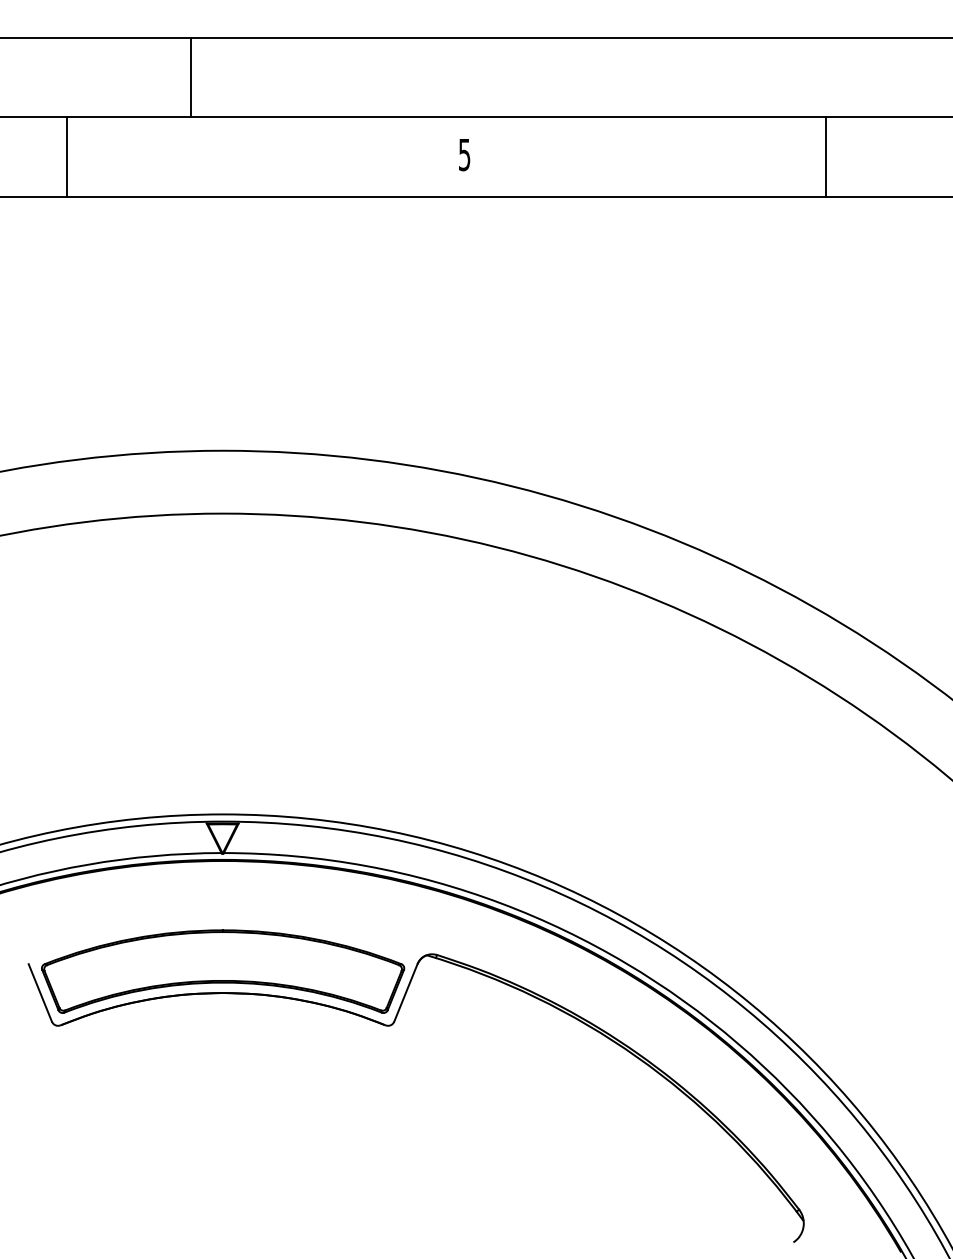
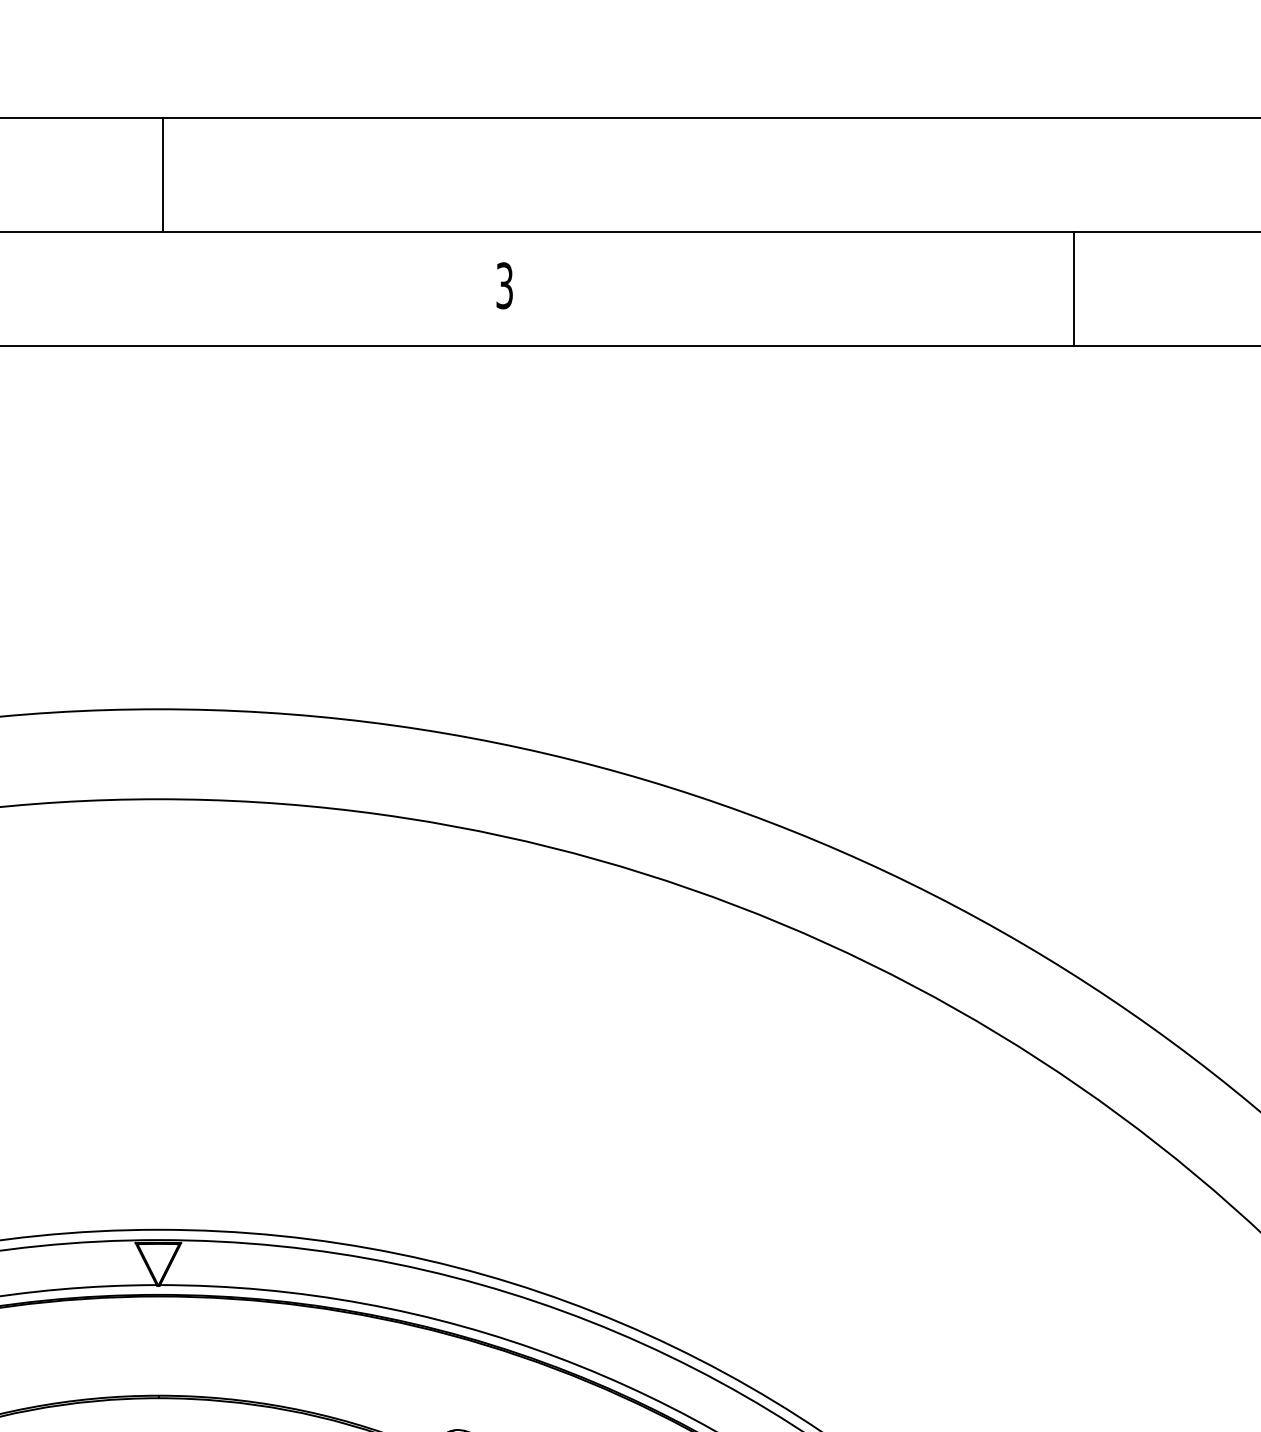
line: (190, 77) -> (162, 175), moved
text: (464, 154) -> (504, 285), 5 -> 3
line: (826, 156) -> (1074, 288), moved

